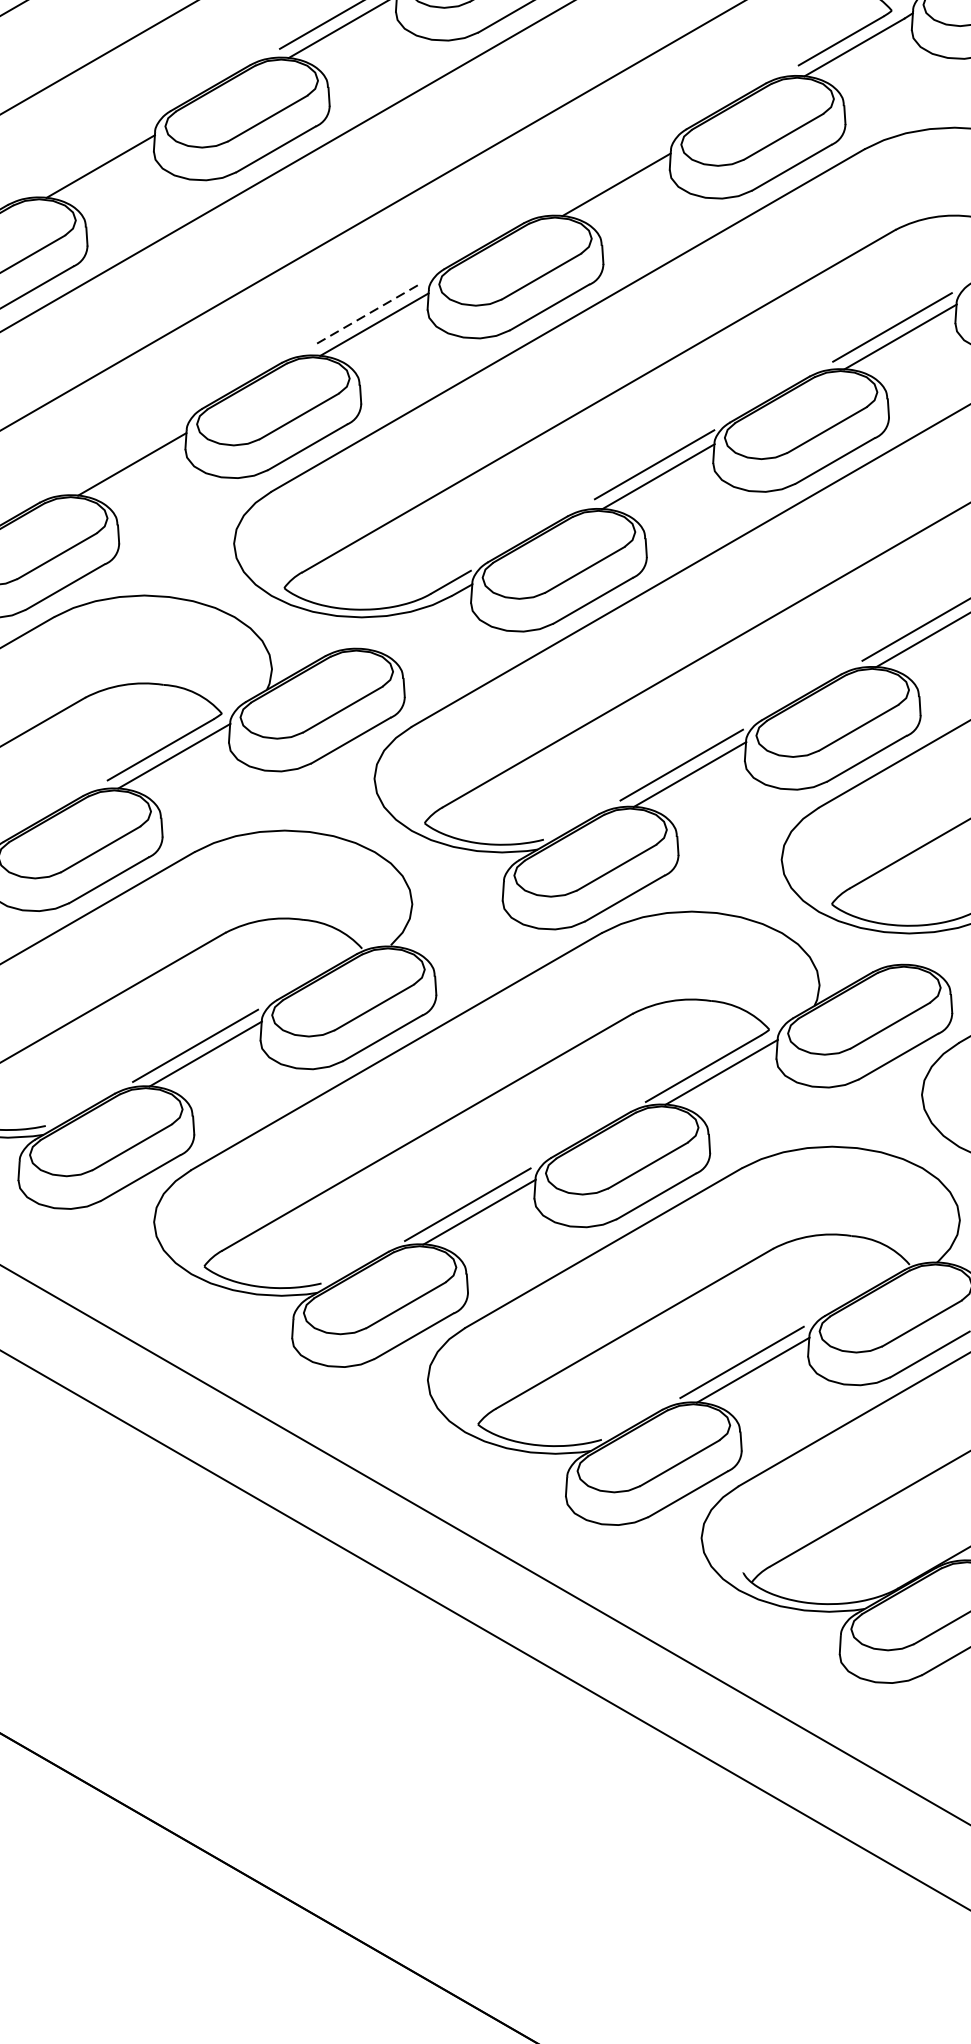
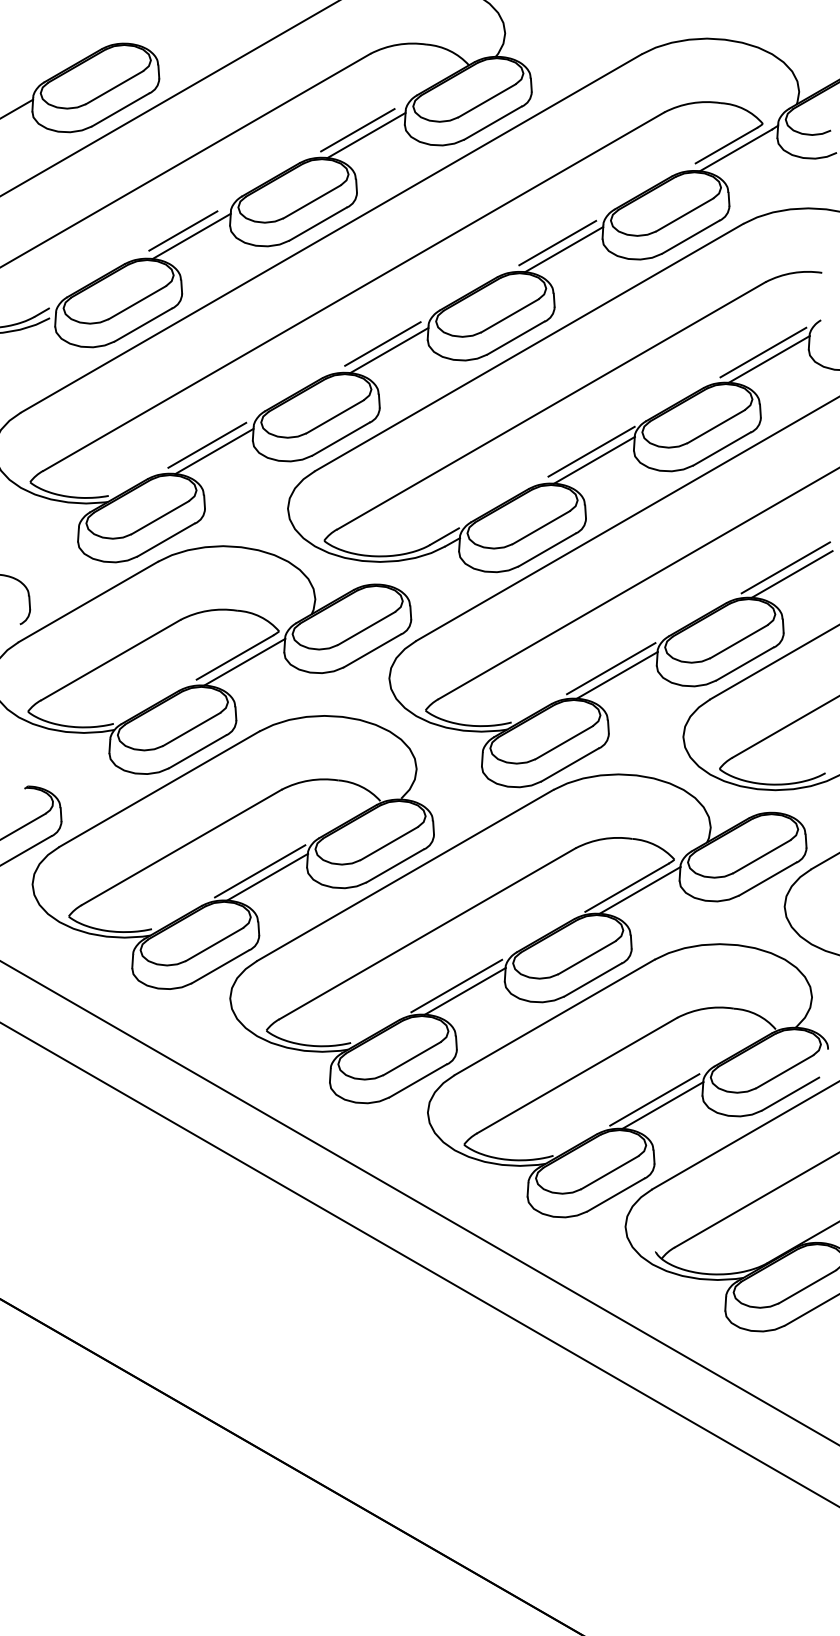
line: (89, 158) -> (183, 230), added
line: (607, 174) -> (557, 242), added
line: (364, 316) -> (382, 344), dashed -> solid
line: (122, 454) -> (207, 444), added

